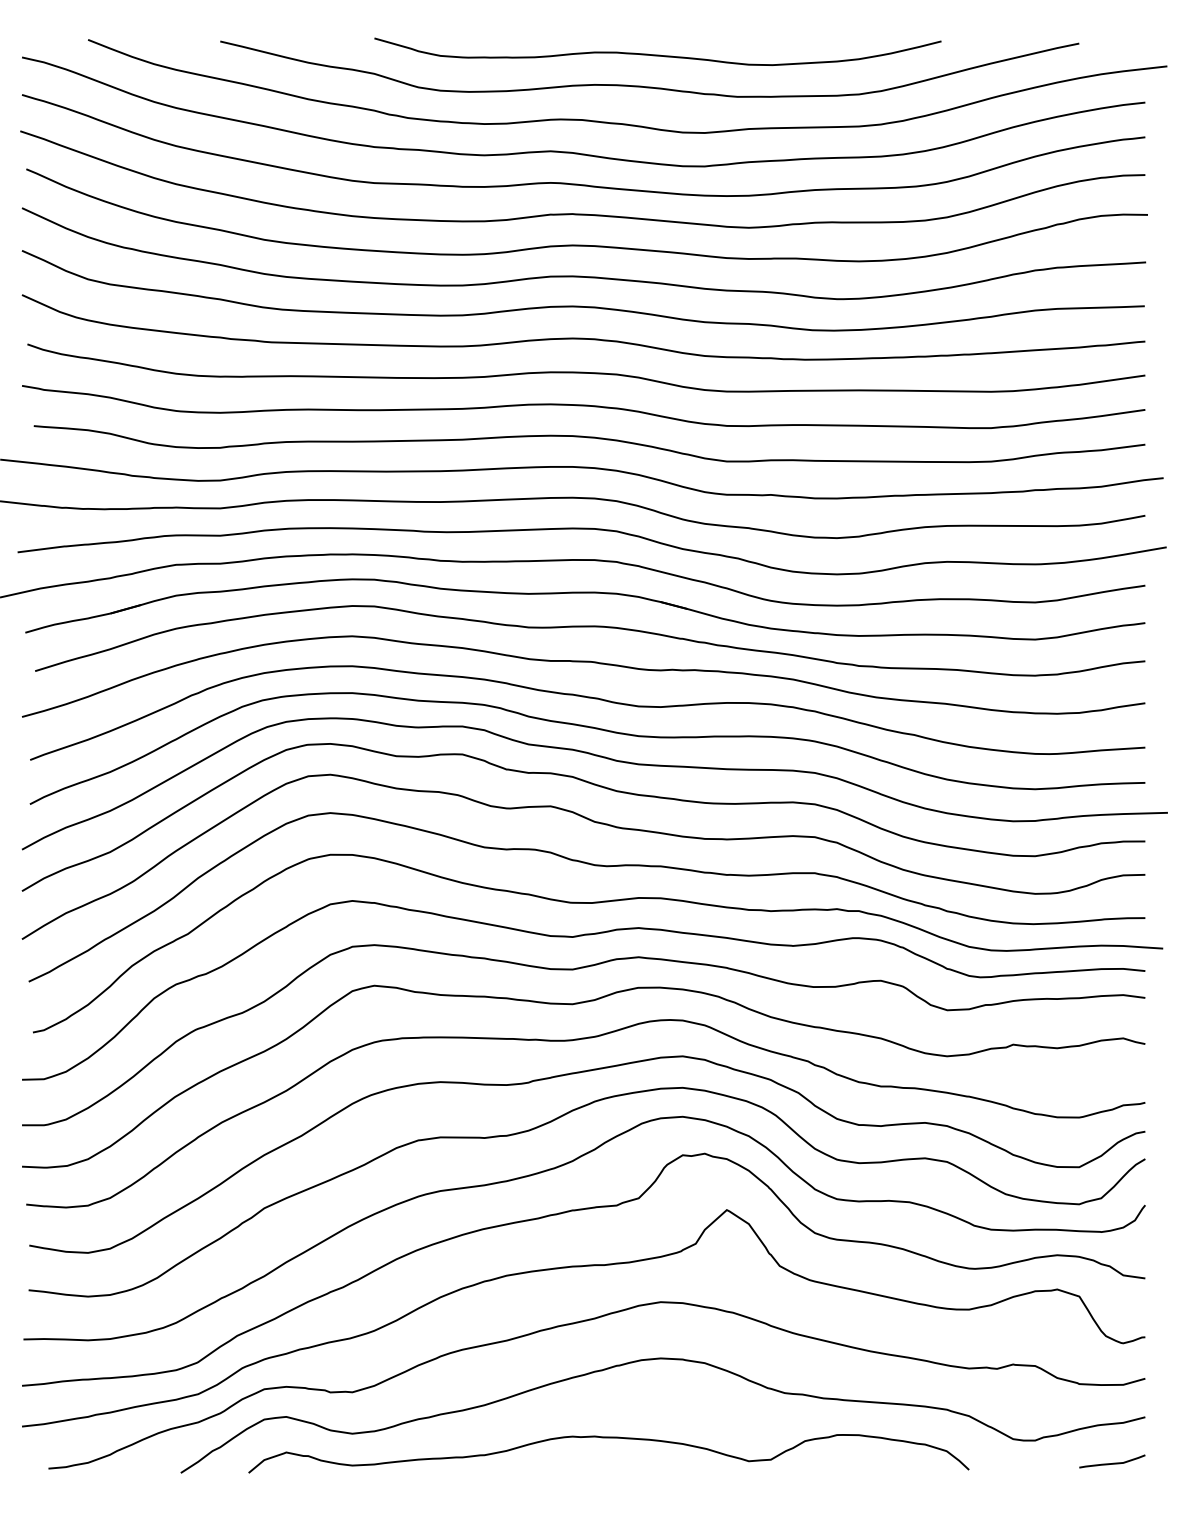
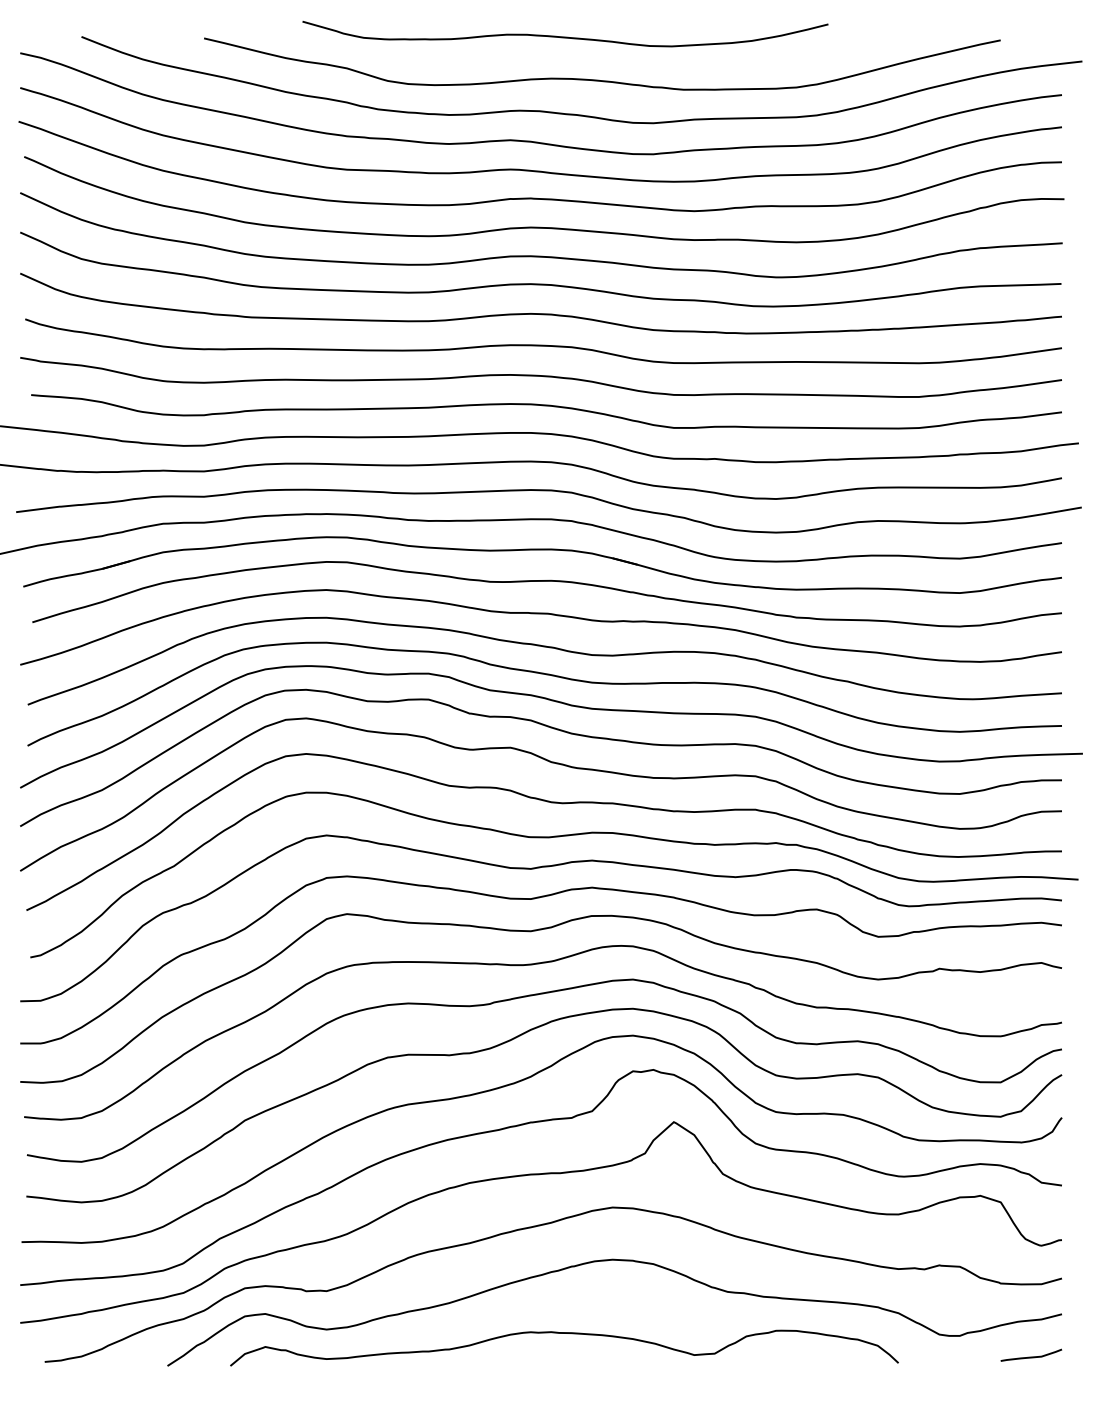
curve: (657, 54) -> (565, 36), moved

